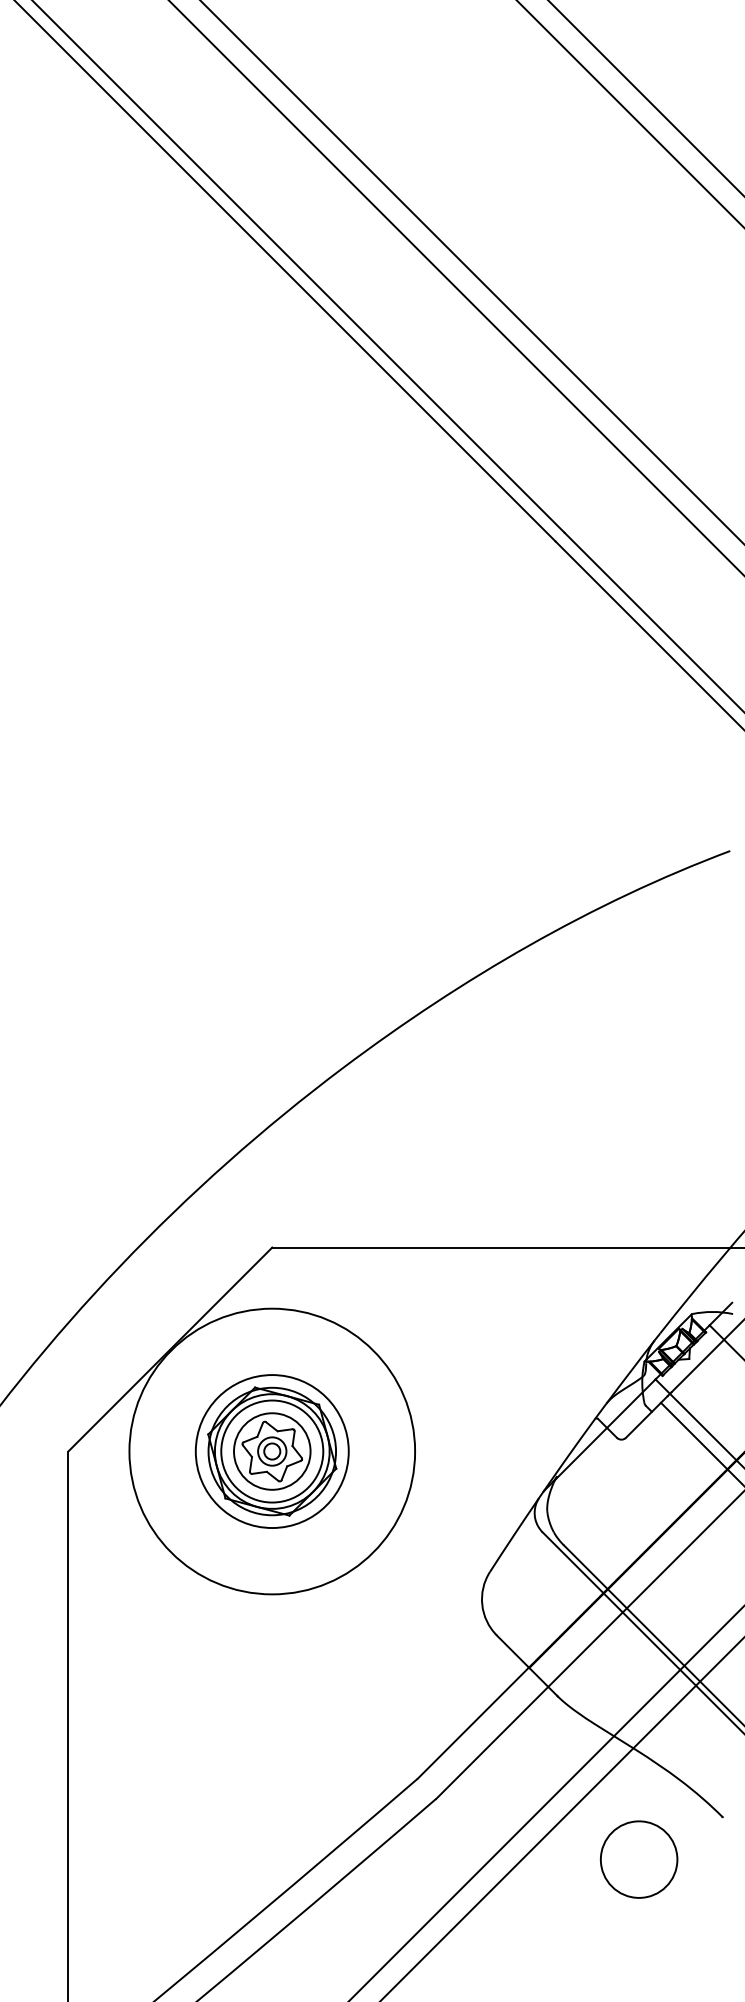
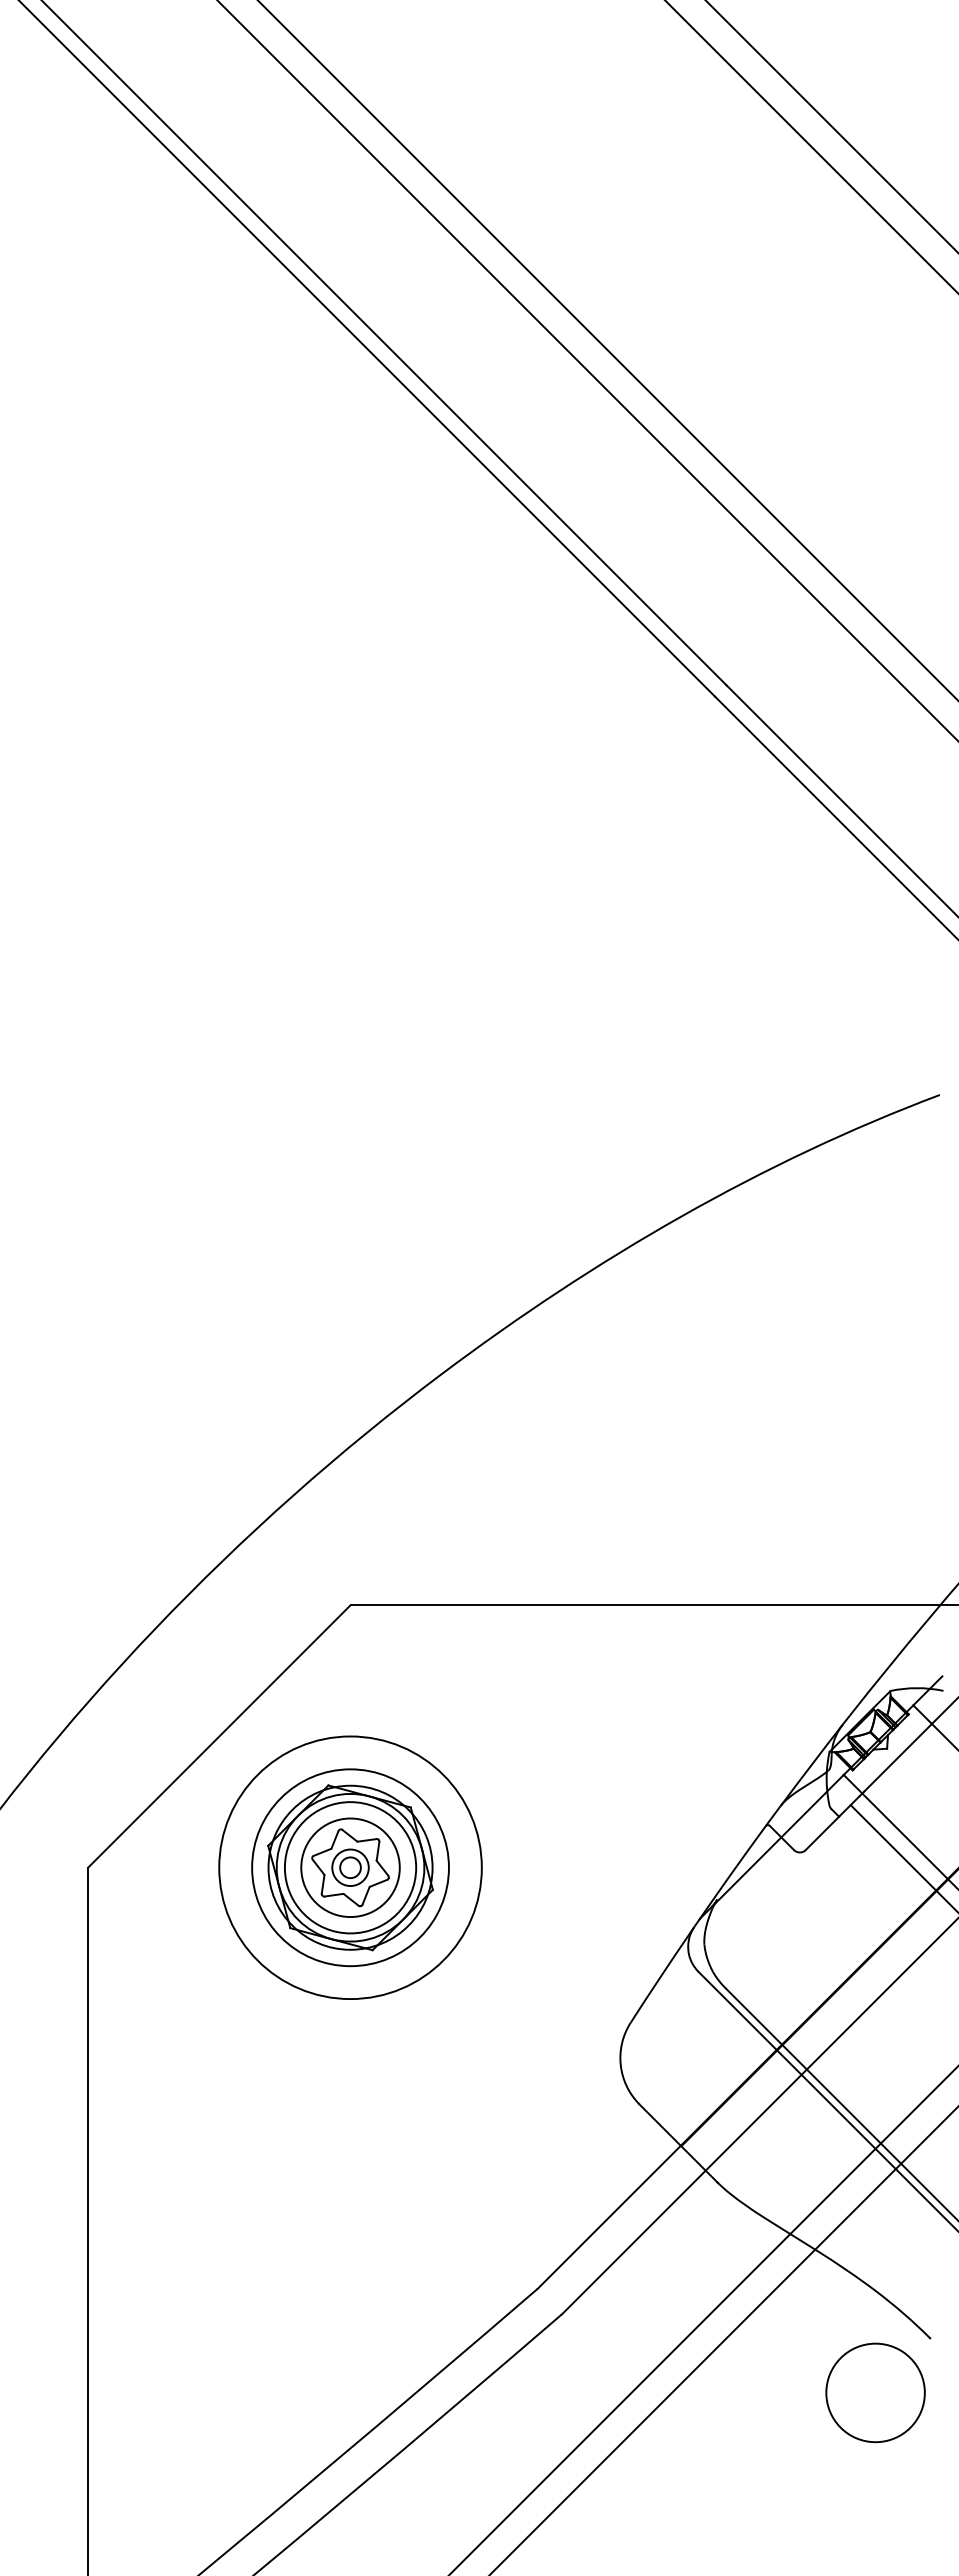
circle: (272, 1451) -> (350, 1867), size x0.71
circle: (639, 1859) -> (875, 2392), moved

